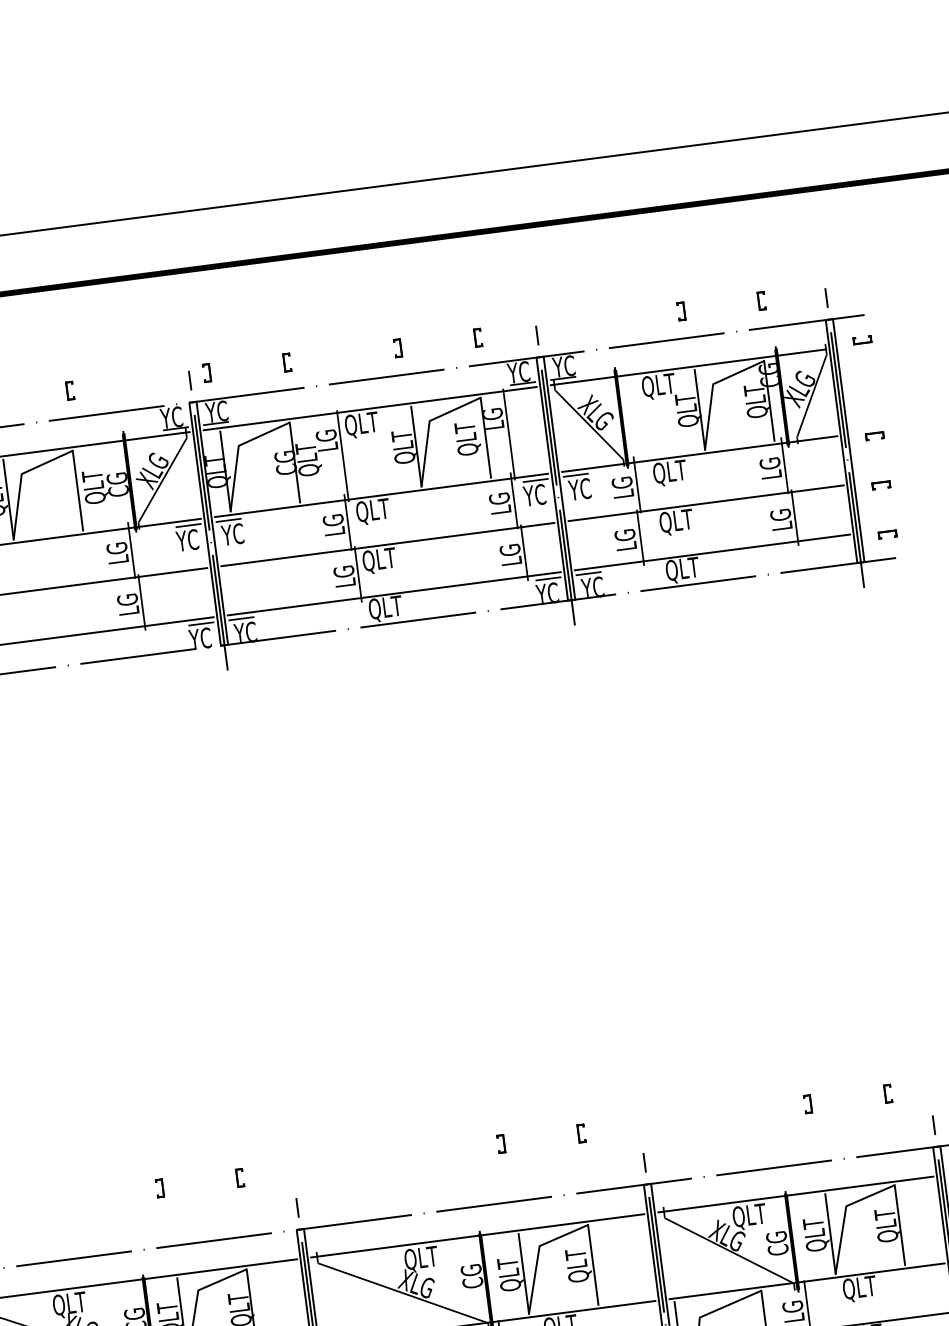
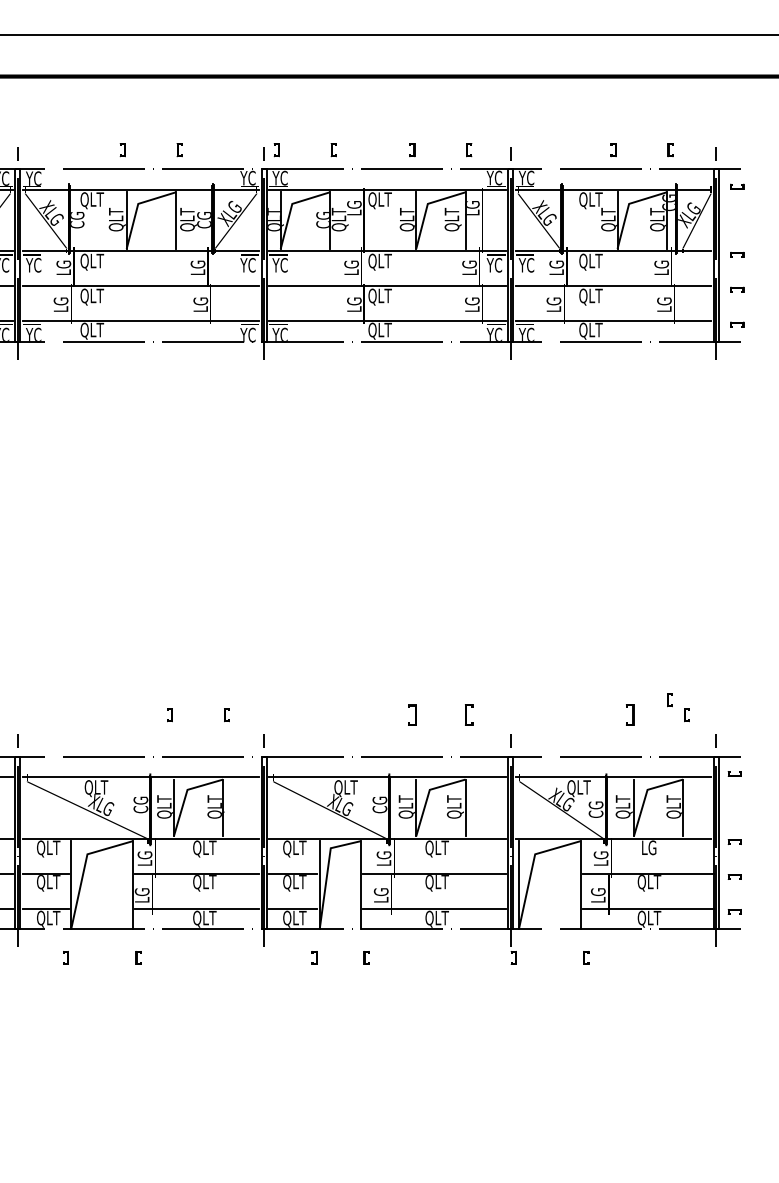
part: (860, 1076) -> (669, 700), added
part: (807, 1104) -> (629, 715), size x1.6
part: (581, 1134) -> (469, 715), size x1.6
part: (501, 1143) -> (412, 714), size x1.6
text: (859, 1288) -> (649, 848), QLT -> LG

